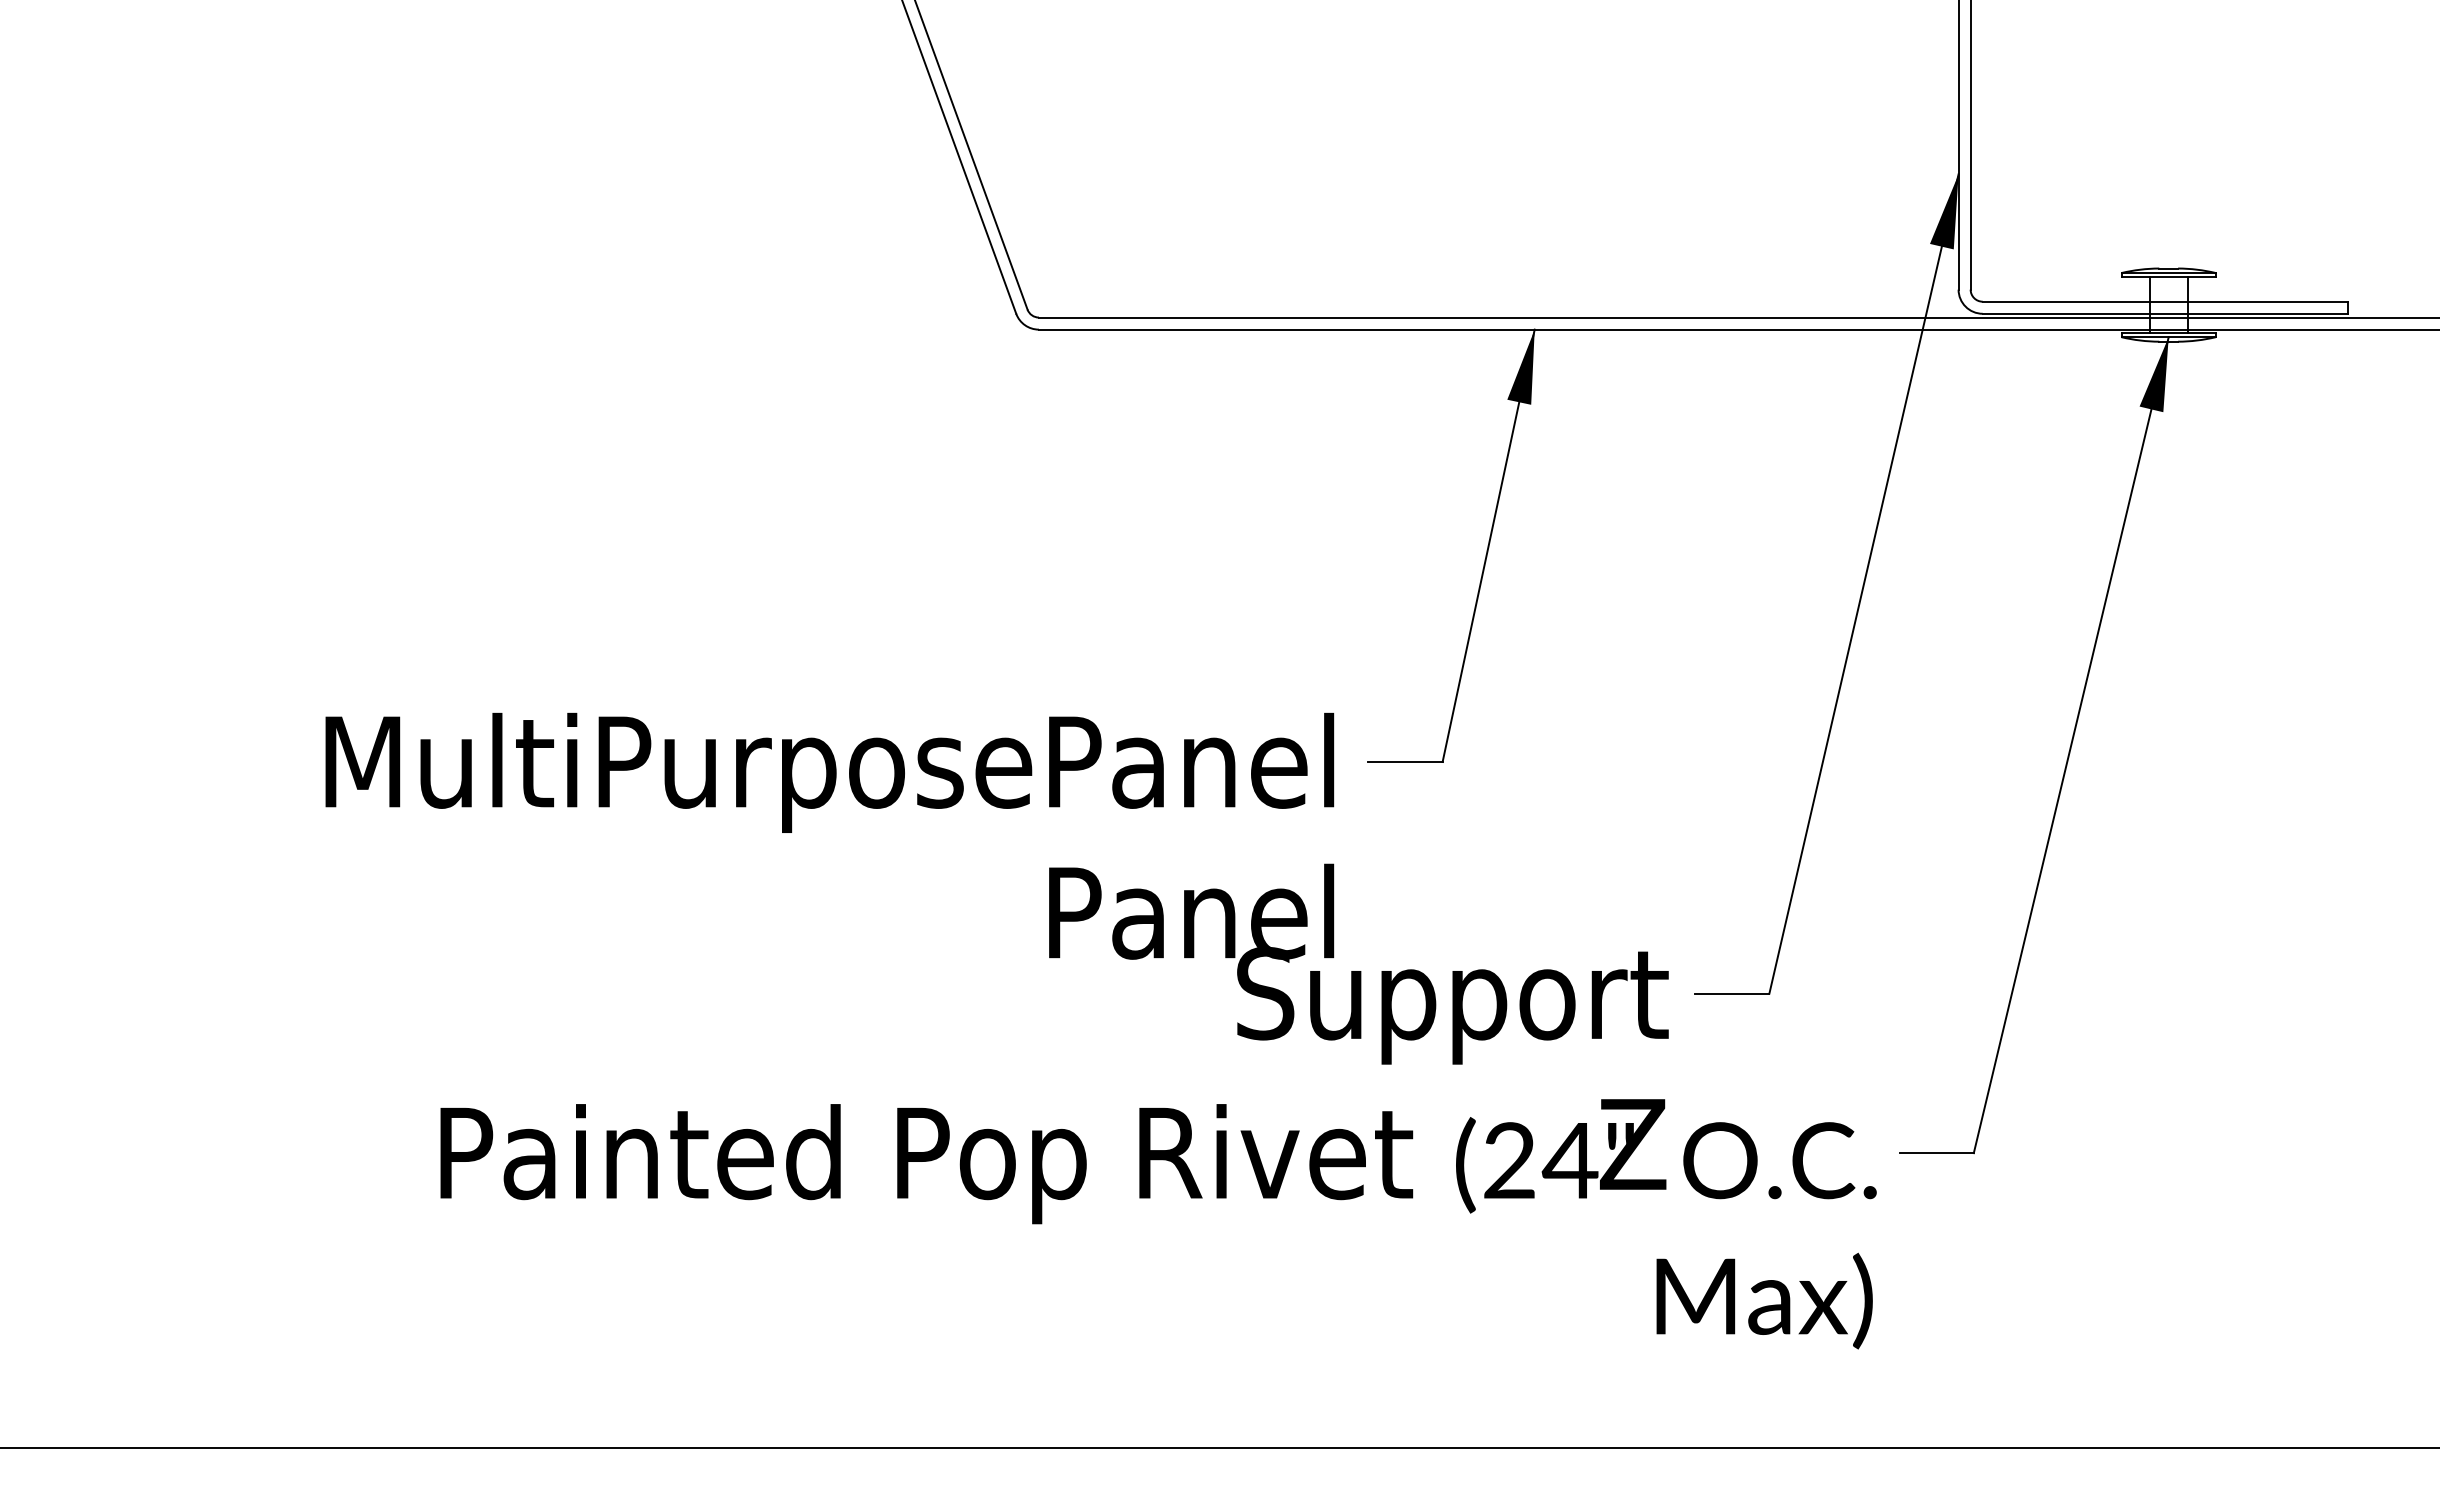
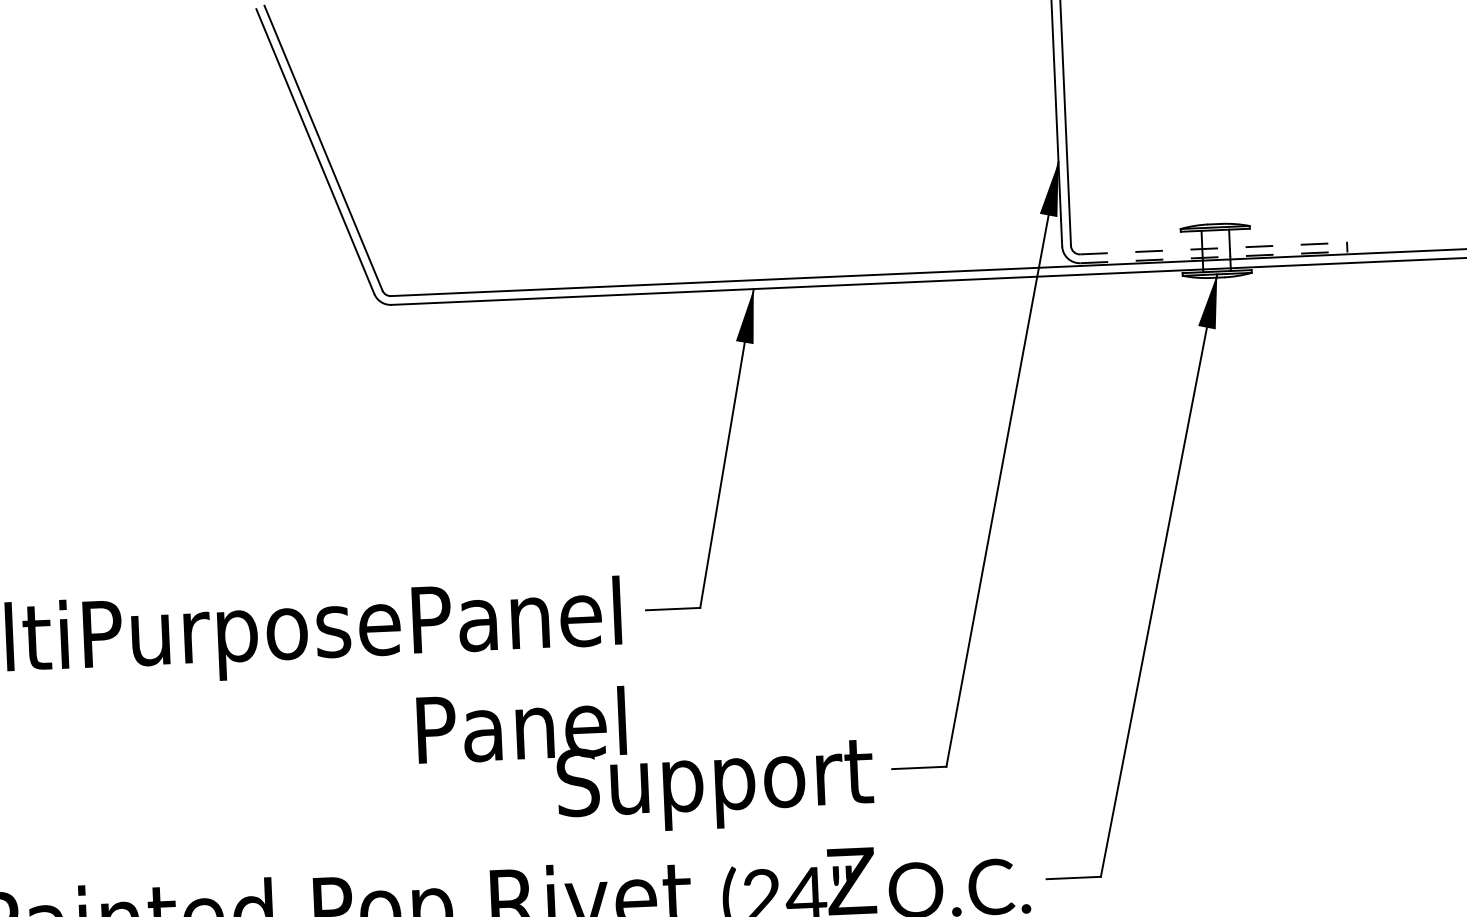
line: (2165, 301) -> (1213, 248), solid -> dashed
line: (2165, 313) -> (1214, 257), solid -> dashed

